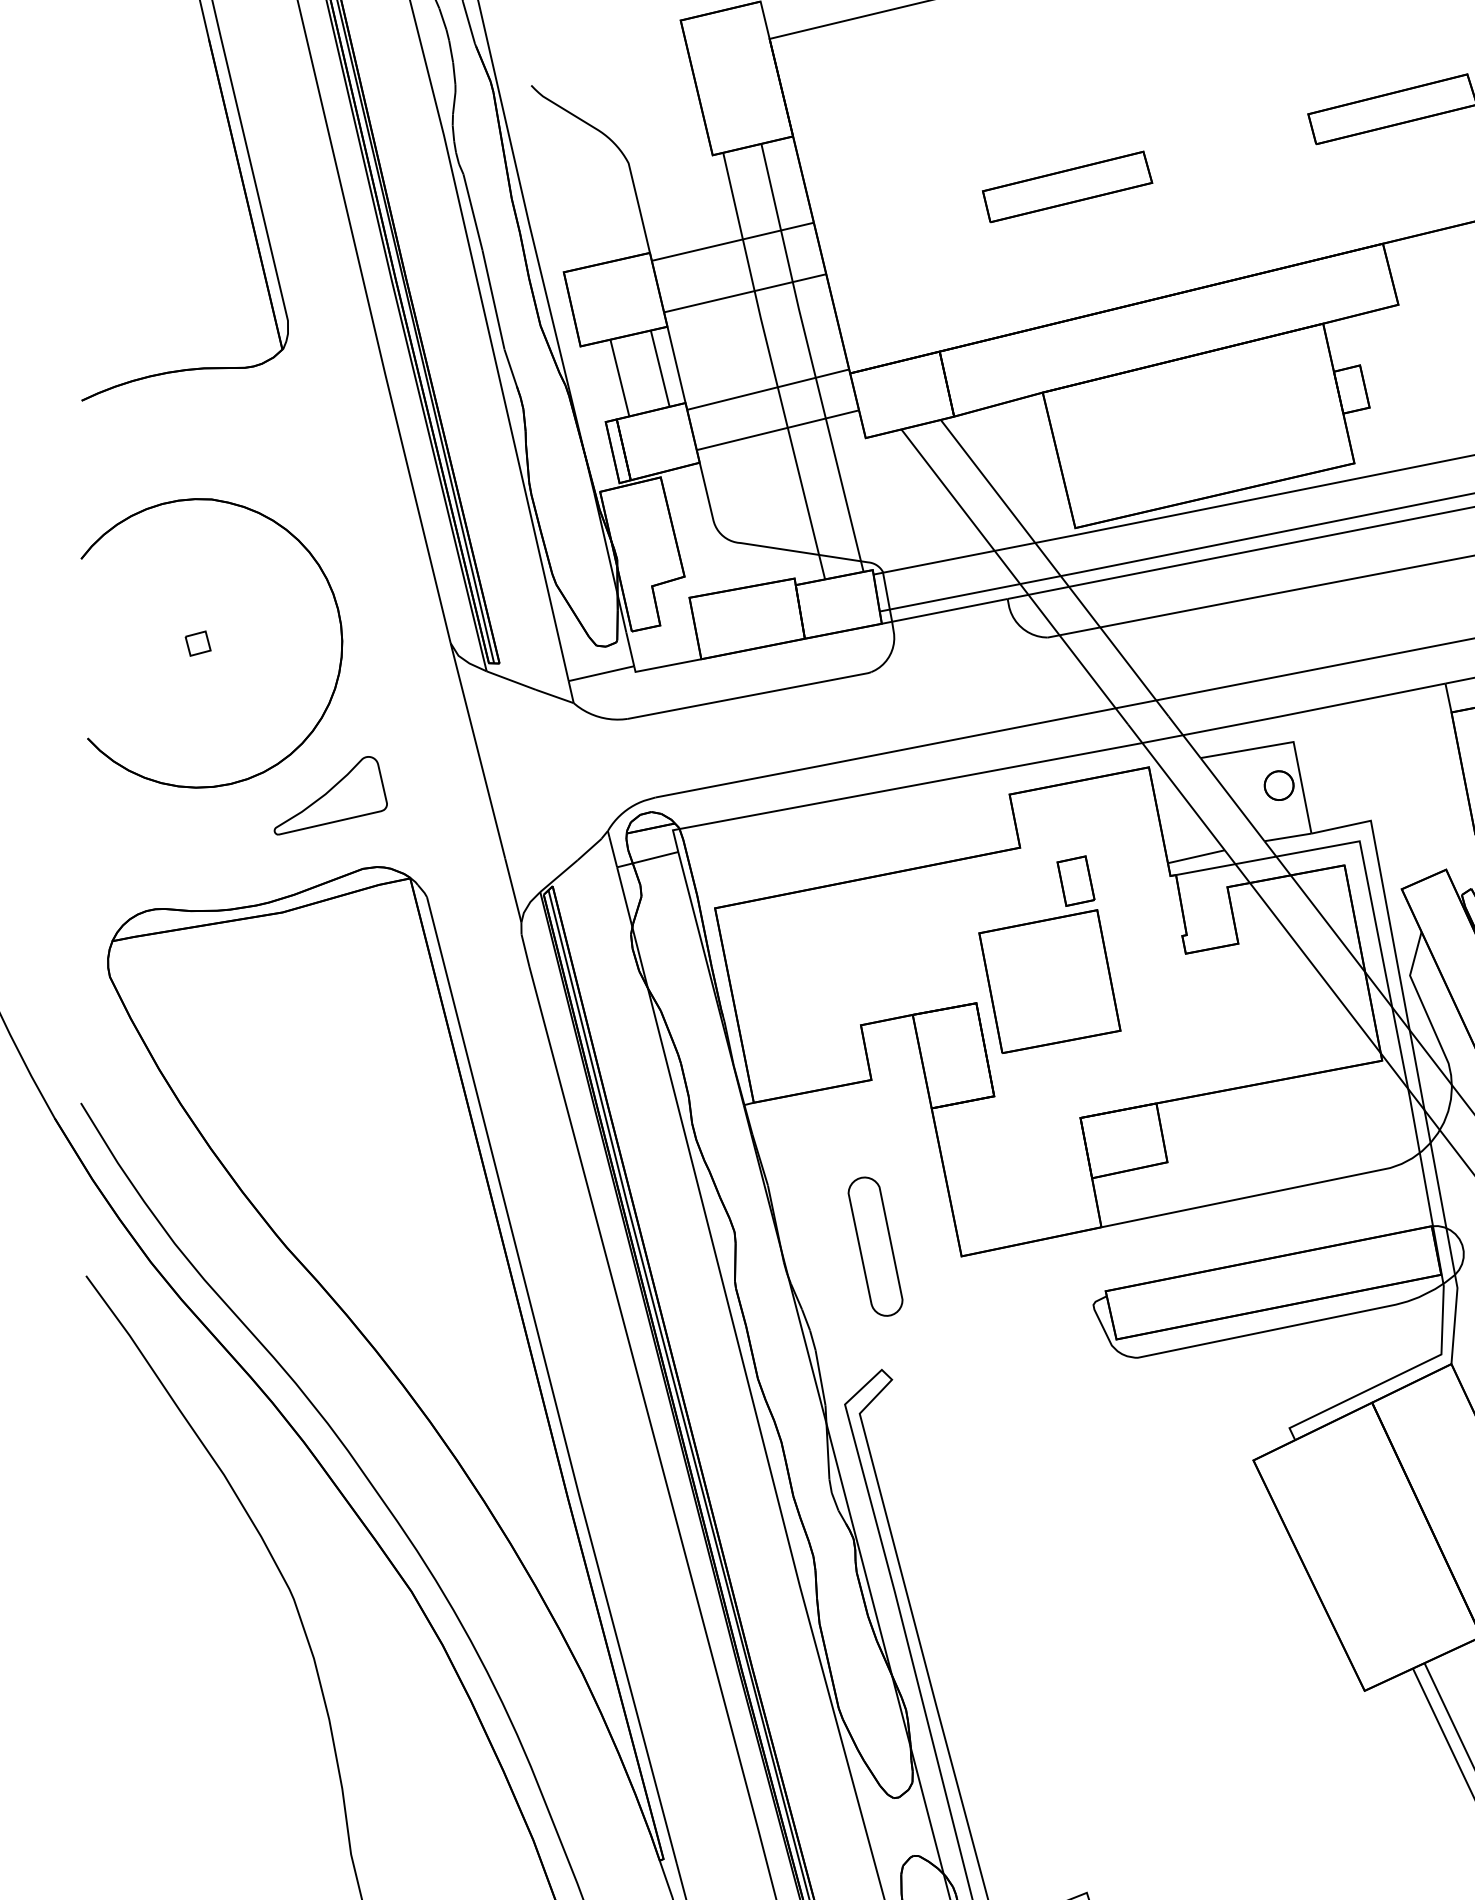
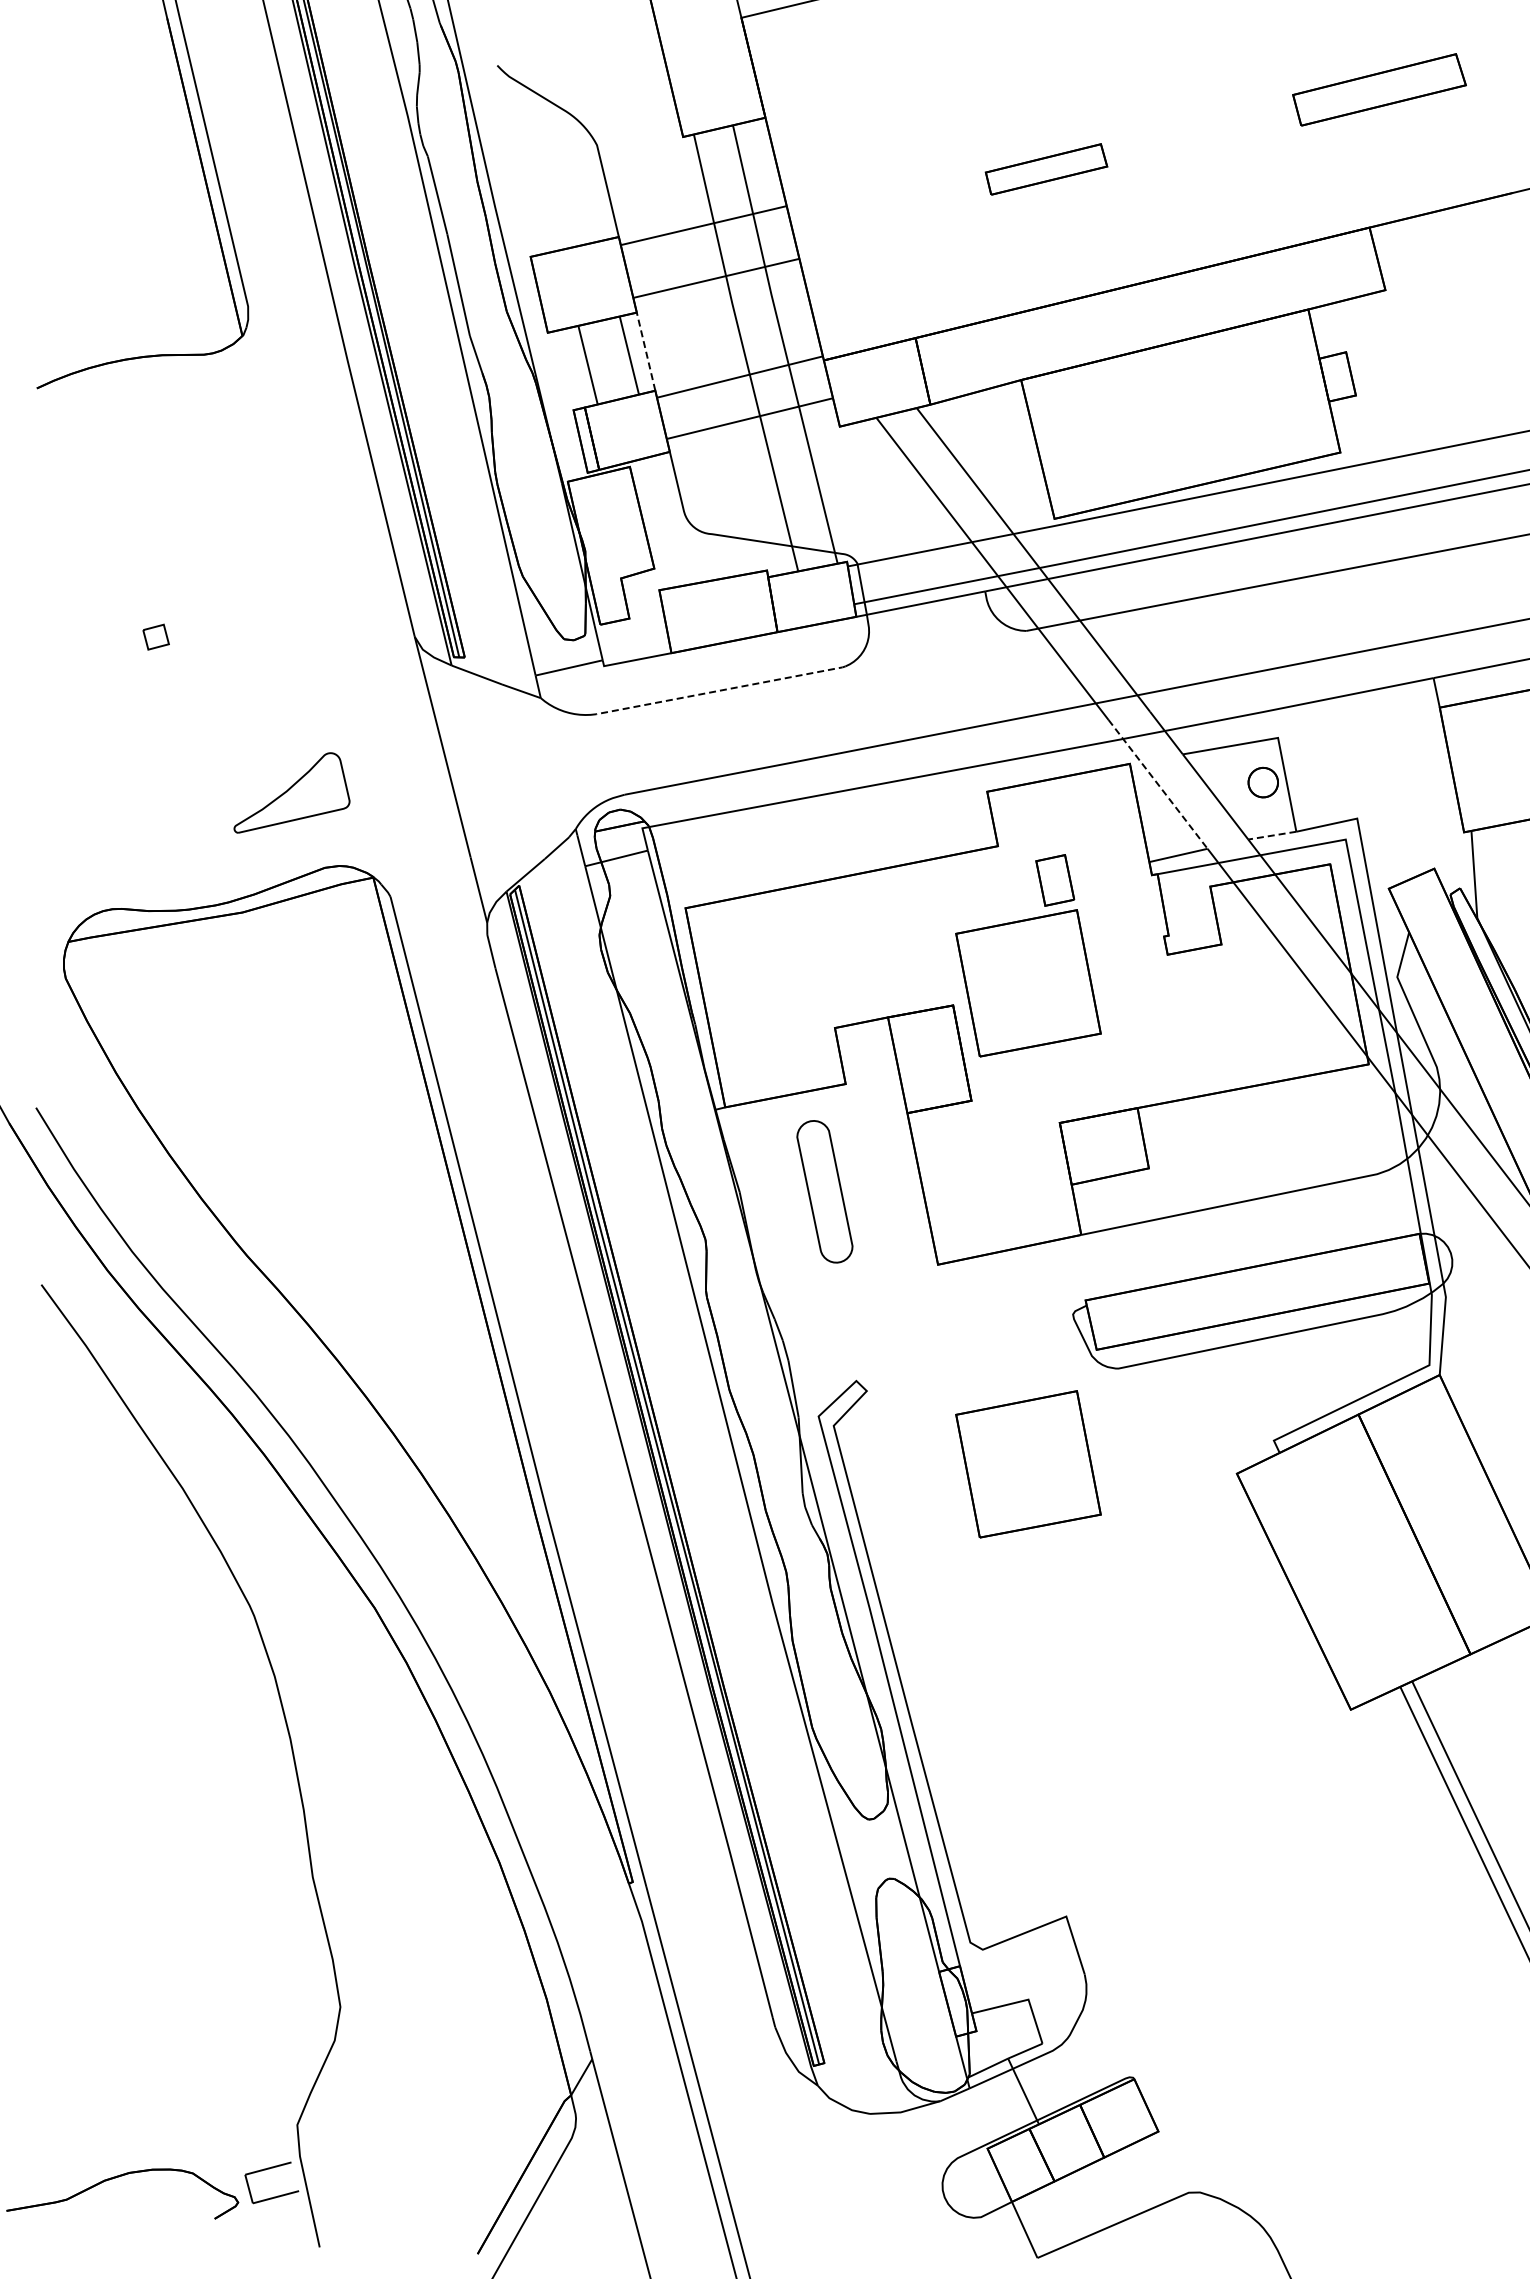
part: (1067, 187) -> (1046, 169), size x0.7
line: (675, 364) -> (645, 351), solid -> dashed
part: (340, 629) -> (301, 622), removed
line: (750, 695) -> (721, 690), solid -> dashed
line: (1176, 787) -> (1158, 784), solid -> dashed
line: (1287, 837) -> (1271, 835), solid -> dashed
part: (875, 1246) -> (824, 1191), moved
part: (1049, 1451) -> (1028, 1464), added

